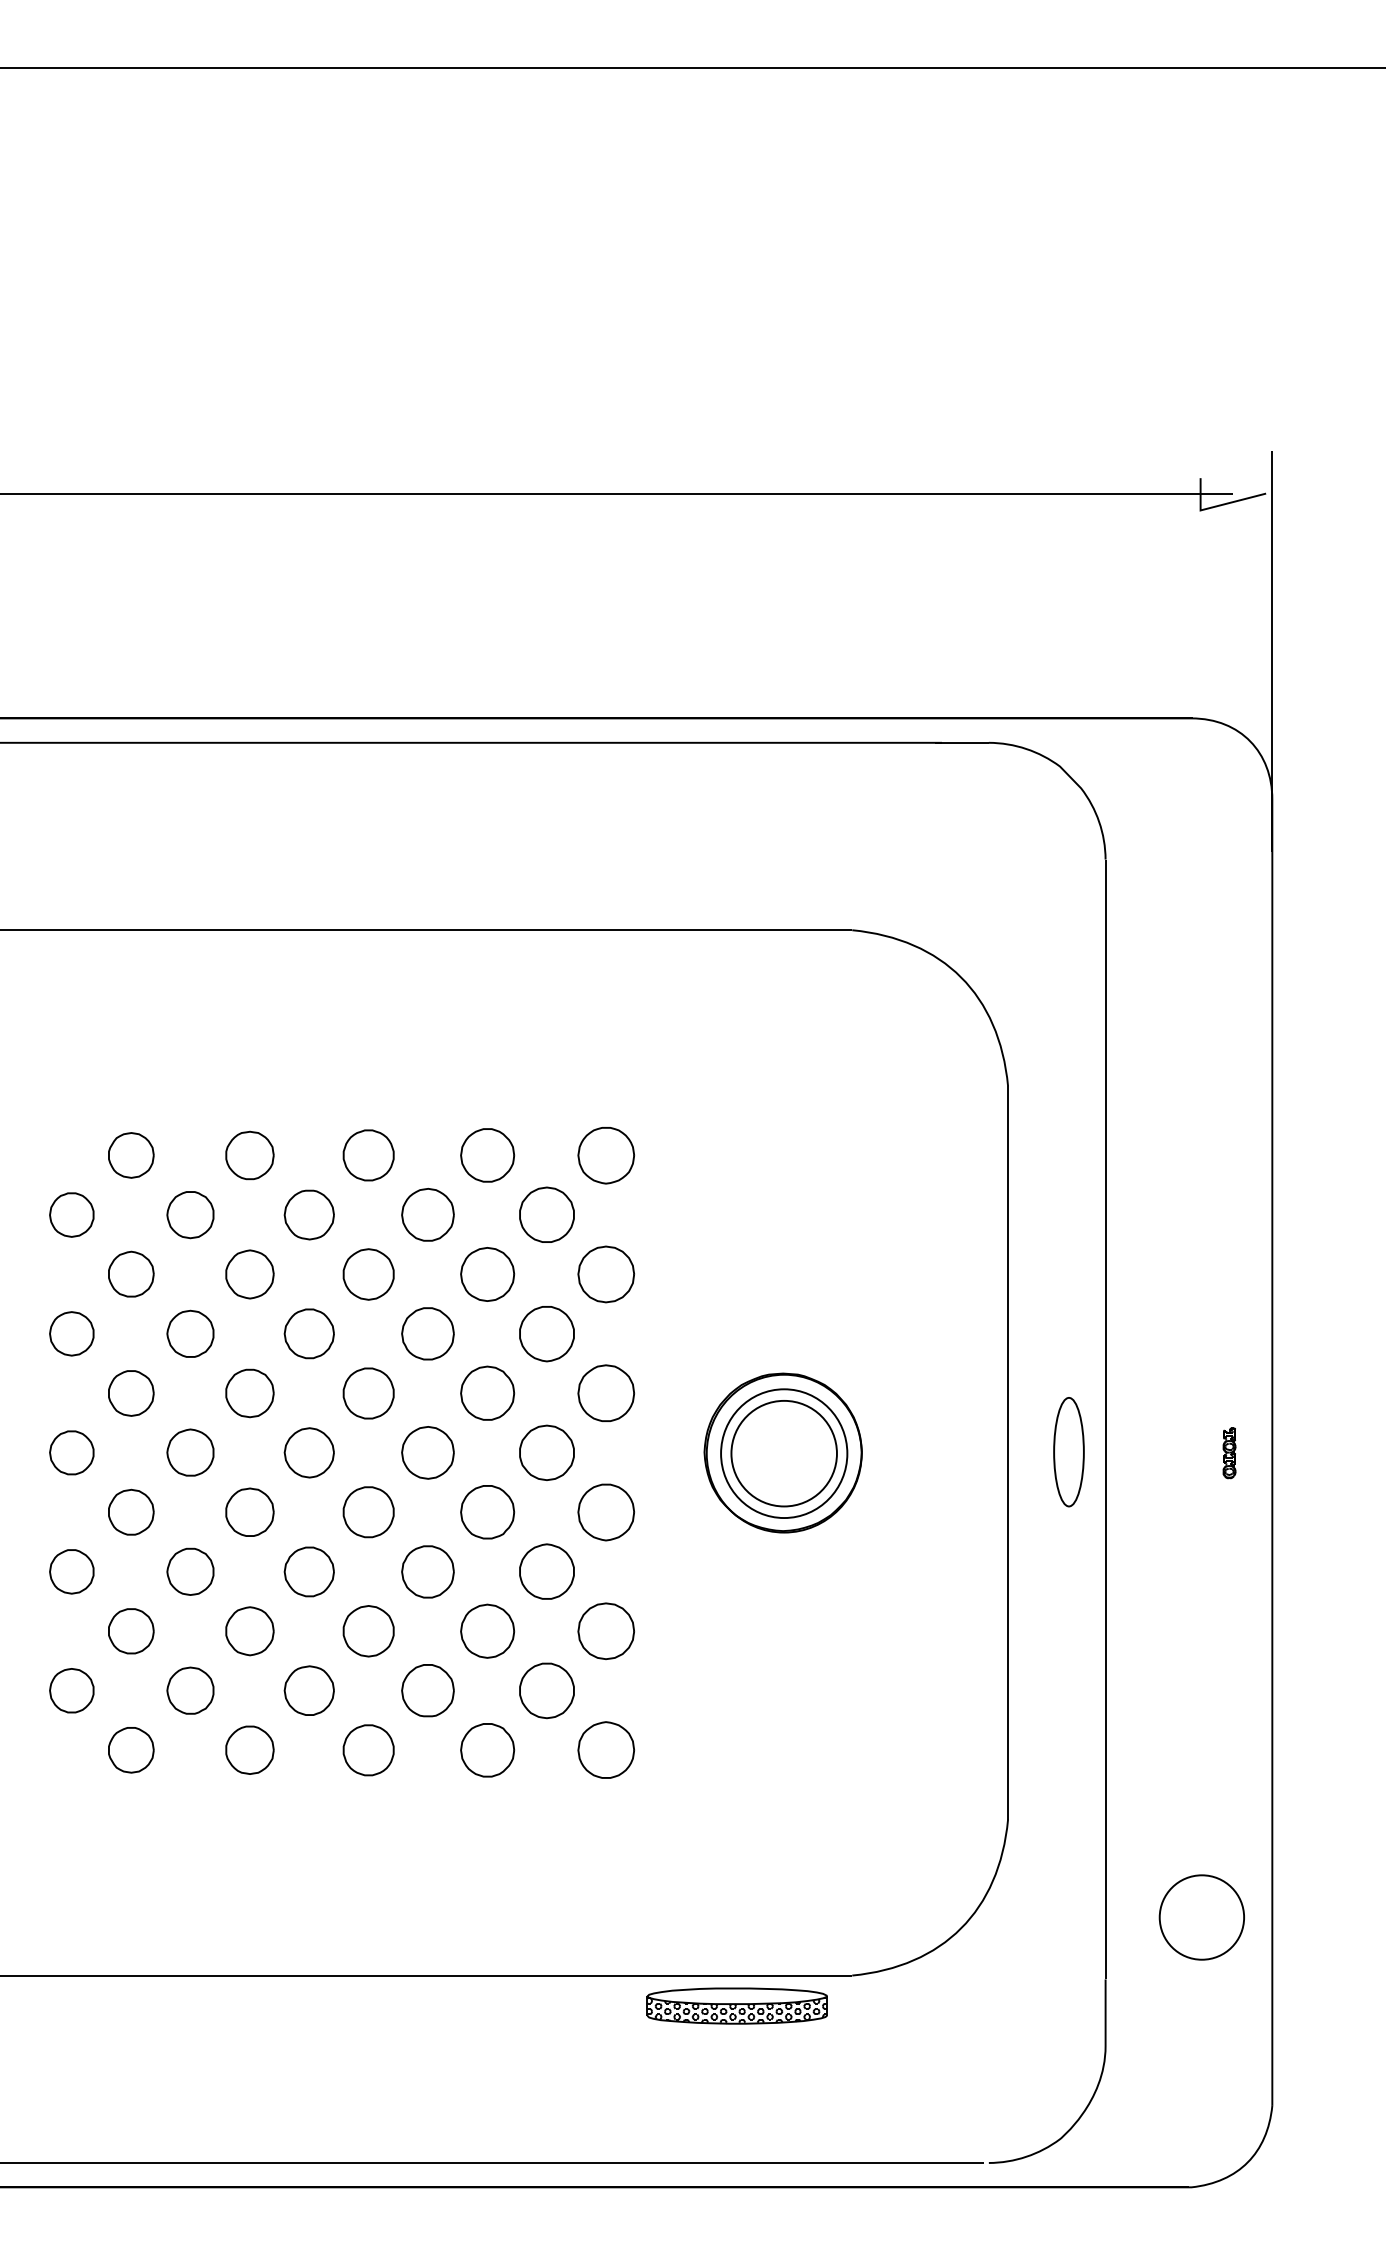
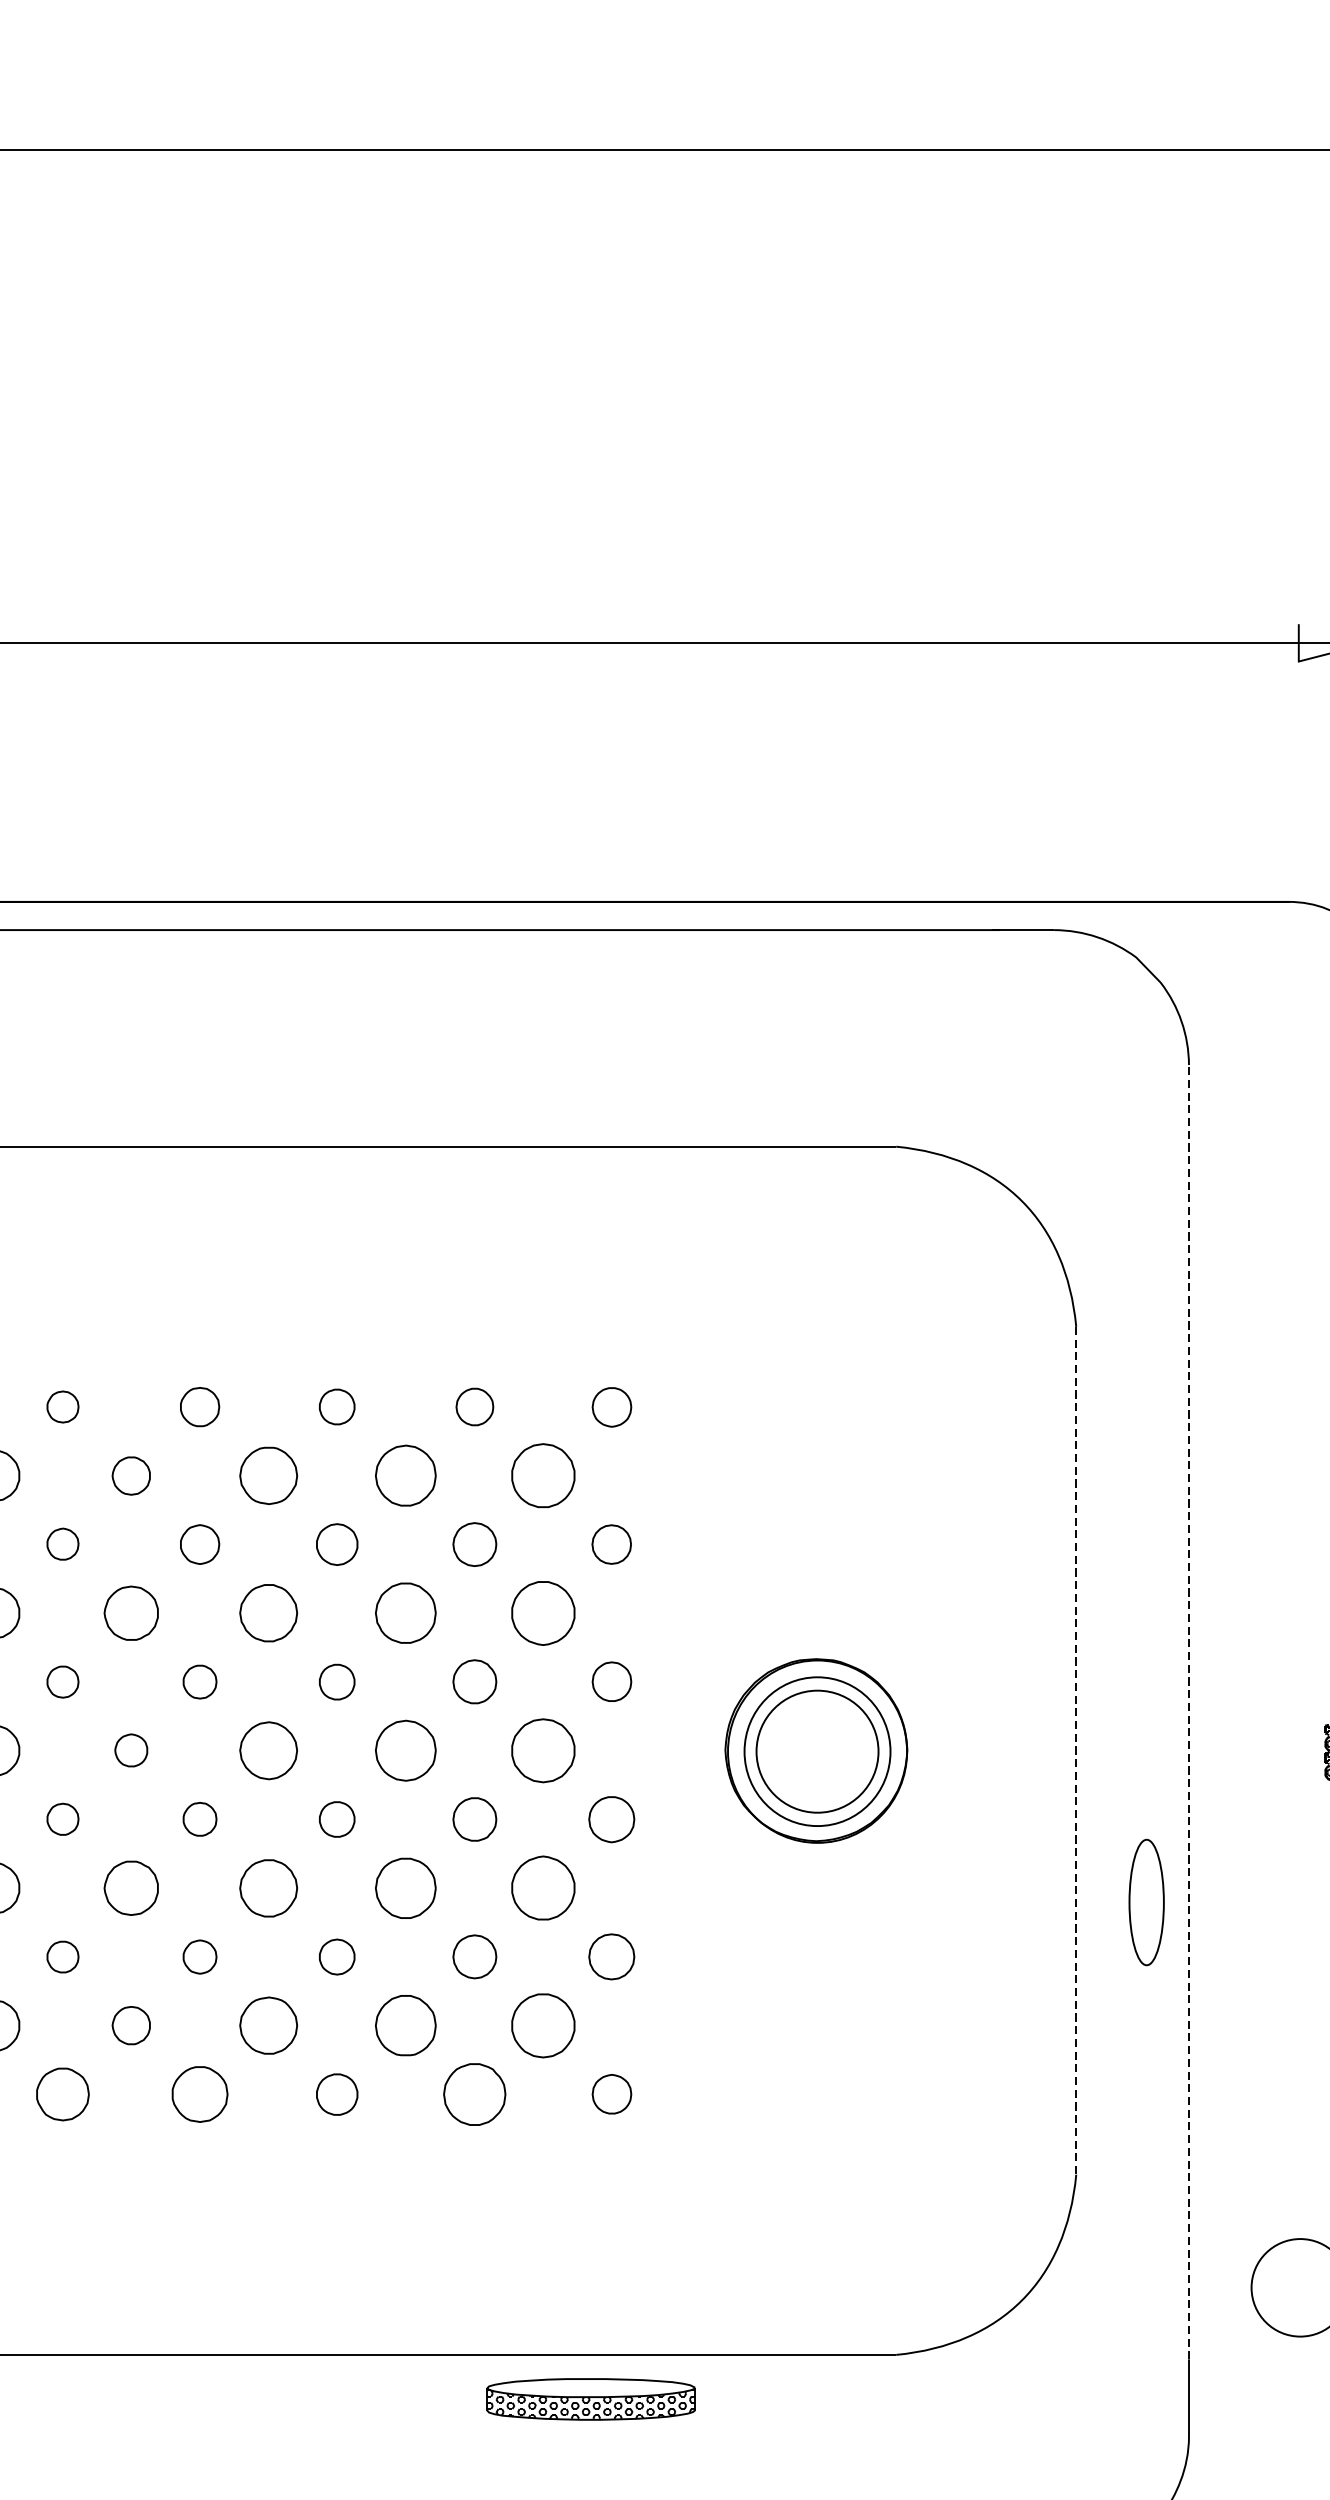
part: (131, 1155) -> (63, 1407), size x0.6
part: (249, 1155) -> (199, 1407), size x0.7
part: (368, 1155) -> (337, 1407), size x0.6
part: (487, 1155) -> (474, 1407), size x0.6
part: (606, 1155) -> (612, 1407), size x0.6
part: (190, 1215) -> (131, 1476), size x0.7
part: (131, 1273) -> (63, 1543), size x0.6
part: (249, 1274) -> (199, 1544), size x0.7
part: (368, 1274) -> (337, 1544), size x0.7
part: (487, 1274) -> (474, 1544), size x0.7
part: (605, 1274) -> (610, 1544), size x0.6
part: (487, 1392) -> (474, 1680), size x0.7
part: (606, 1392) -> (612, 1680), size x0.6
part: (131, 1393) -> (63, 1682), size x0.6
part: (249, 1393) -> (199, 1682), size x0.6
part: (368, 1393) -> (337, 1682), size x0.6
line: (1105, 1419) -> (1188, 1712), solid -> dashed
part: (190, 1452) -> (131, 1750), size x0.6
line: (1008, 1452) -> (1076, 1750), solid -> dashed
part: (1068, 1452) -> (1146, 1902), moved
part: (131, 1511) -> (63, 1818), size x0.6
part: (249, 1511) -> (199, 1818), size x0.6
part: (368, 1512) -> (337, 1819), size x0.6
part: (487, 1512) -> (474, 1819), size x0.7
part: (605, 1512) -> (610, 1819), size x0.7
part: (487, 1630) -> (474, 1956), size x0.7
part: (605, 1630) -> (610, 1956), size x0.7
part: (131, 1631) -> (63, 1957), size x0.6
part: (249, 1631) -> (199, 1957), size x0.6
part: (368, 1631) -> (337, 1957), size x0.6
part: (190, 1690) -> (131, 2025), size x0.7
part: (606, 1749) -> (612, 2093), size x0.6
part: (368, 1750) -> (337, 2094), size x0.7
part: (736, 2005) -> (590, 2398), moved

